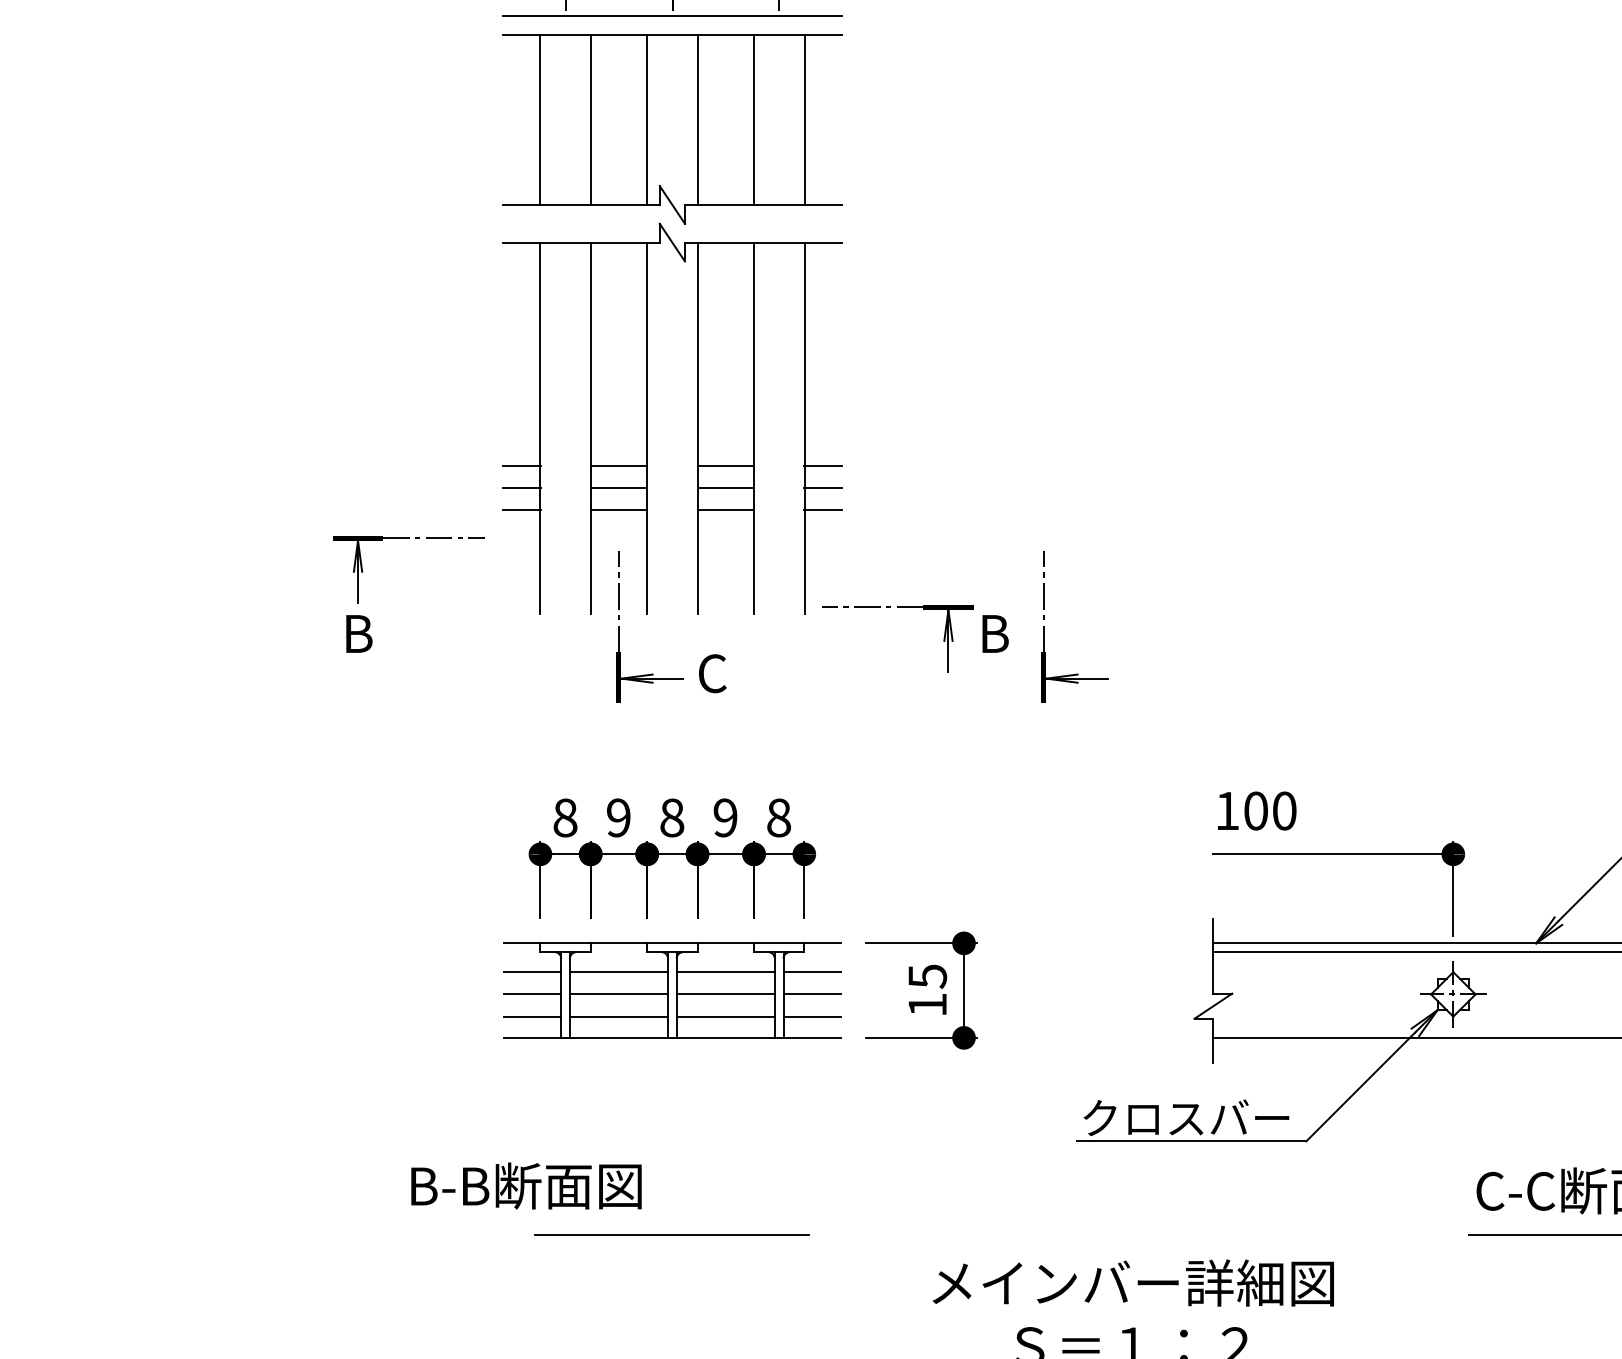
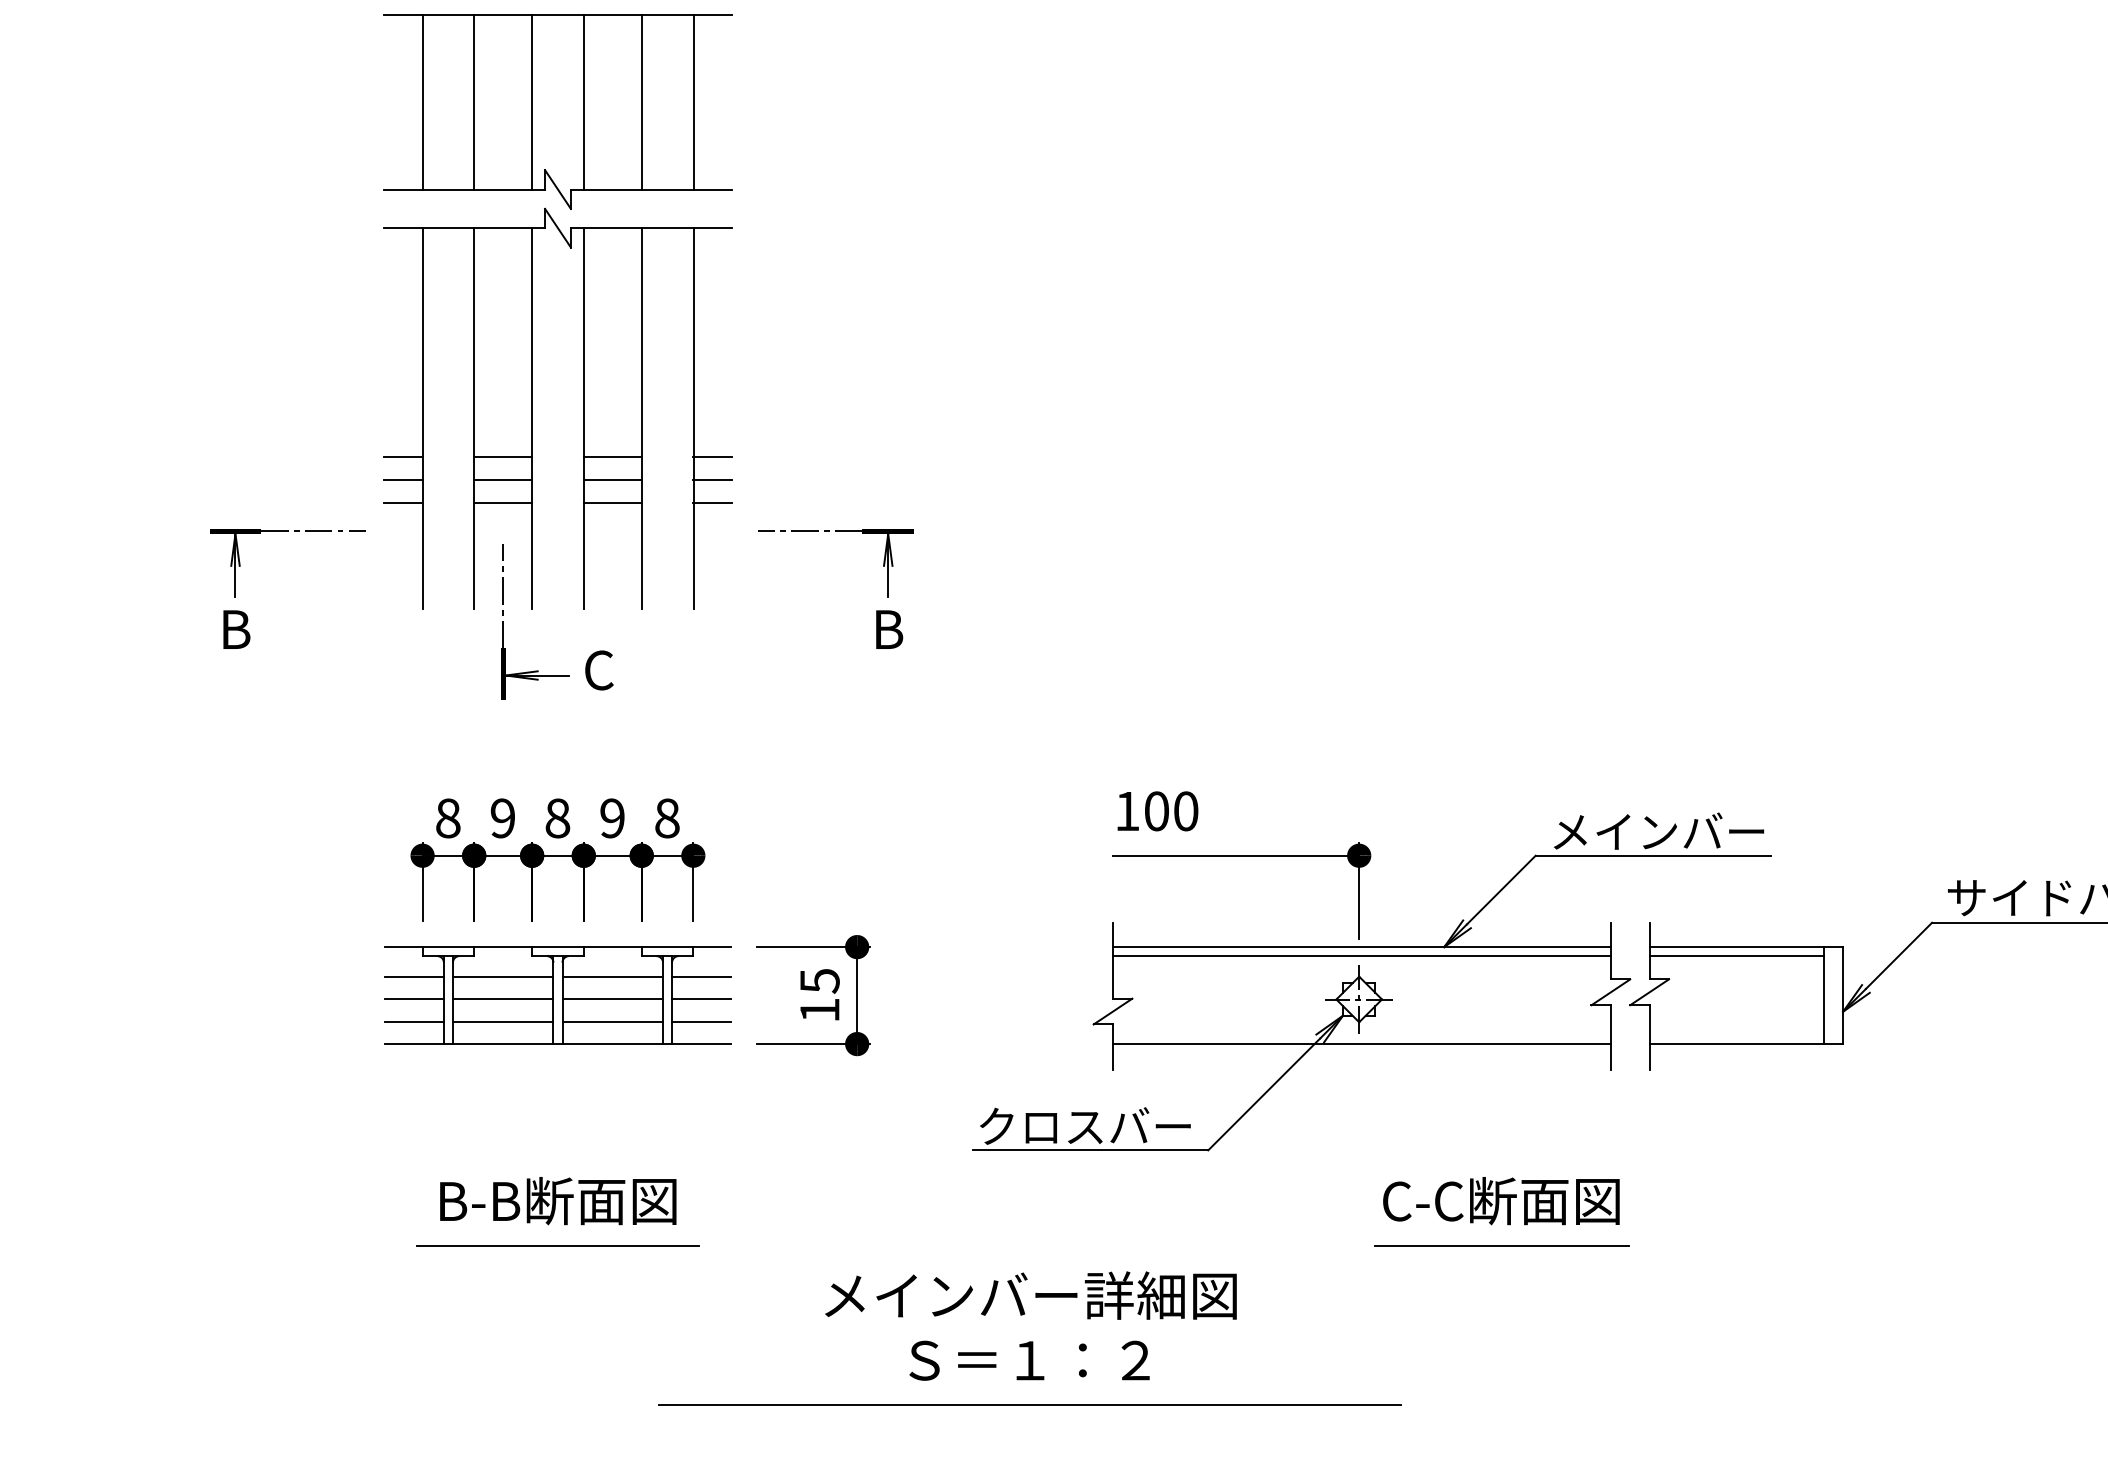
part: (897, 607) -> (835, 531), moved
part: (1044, 625) -> (939, 621), removed
text: (526, 1186) -> (558, 1201), moved

